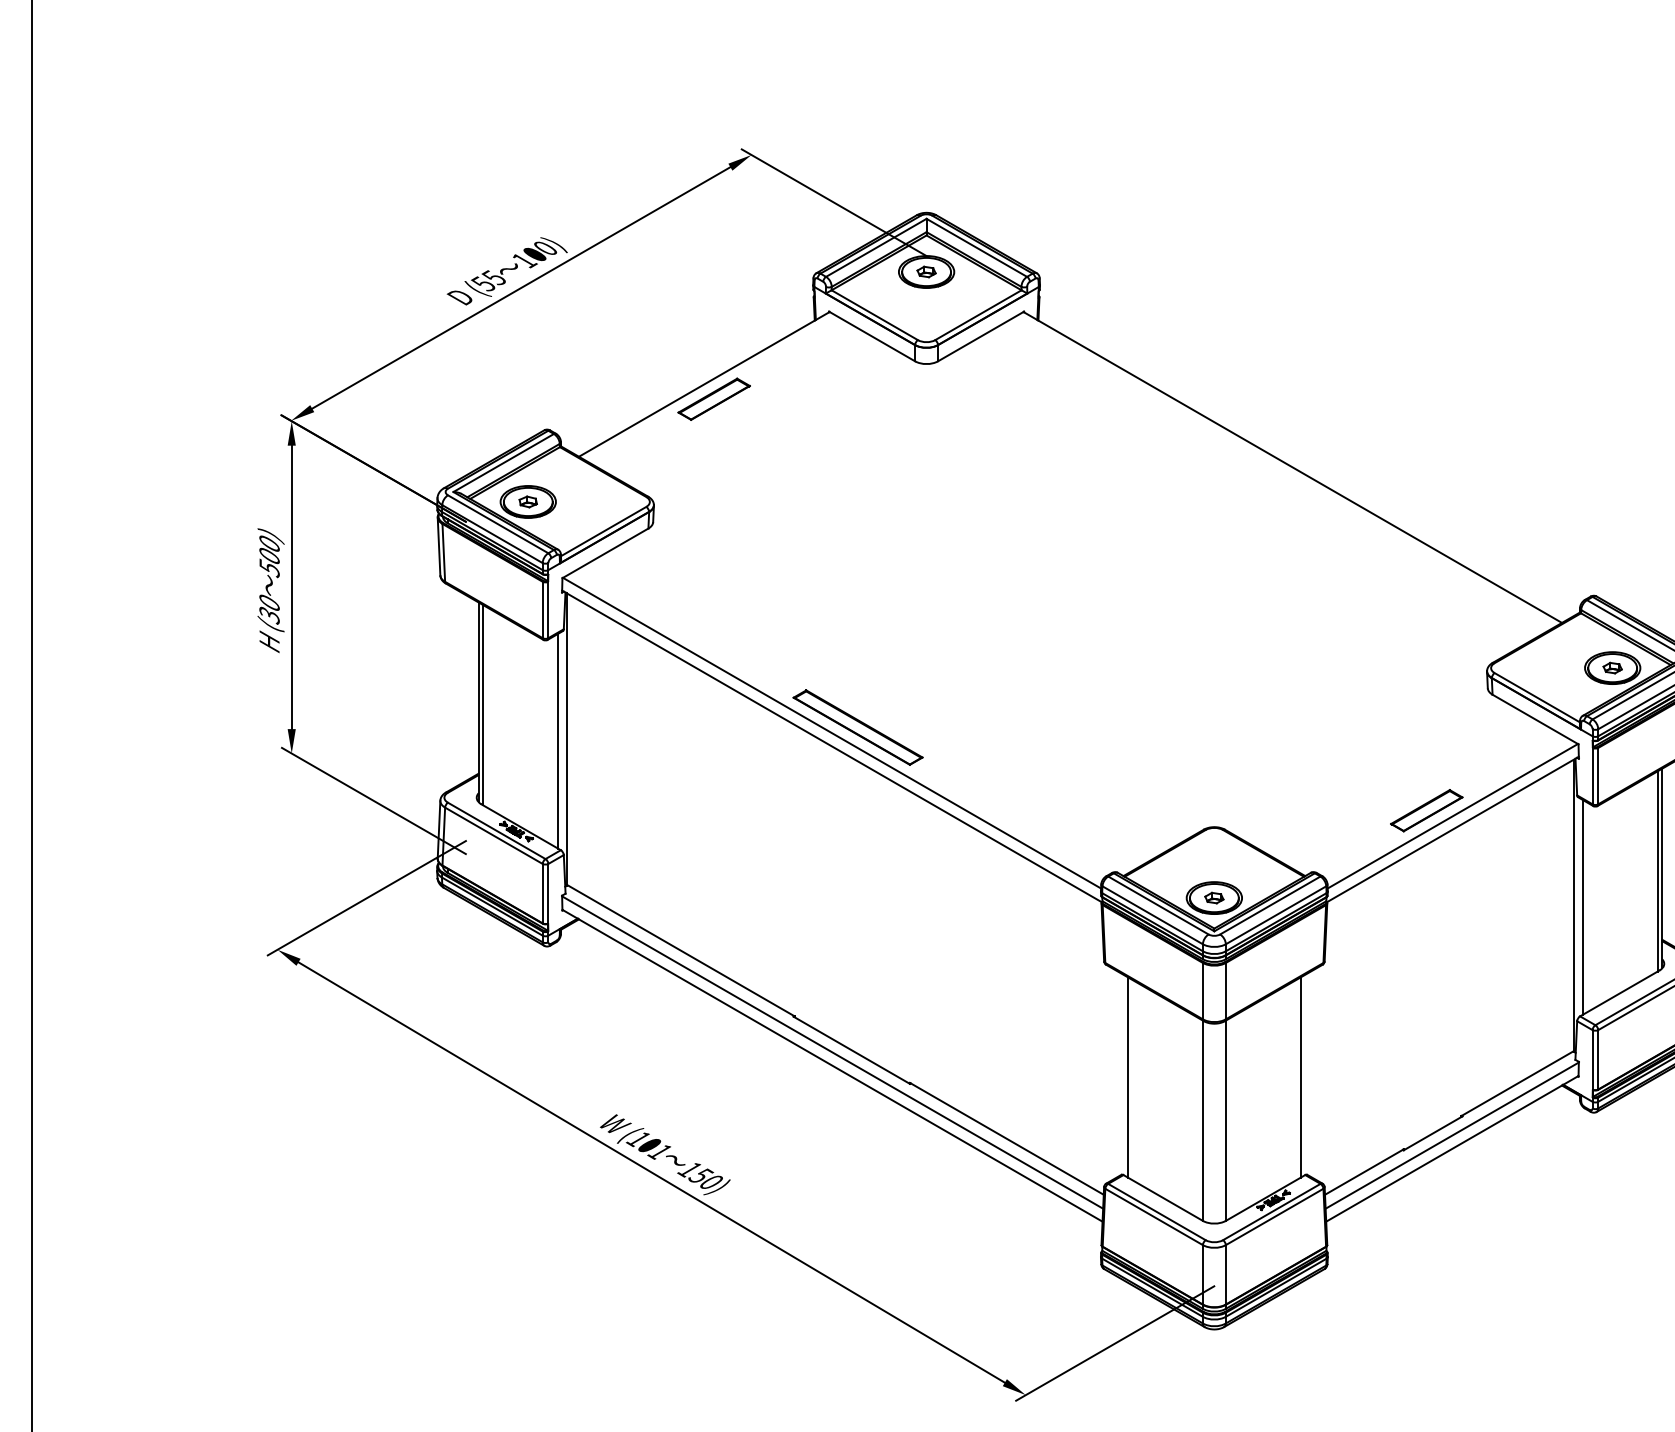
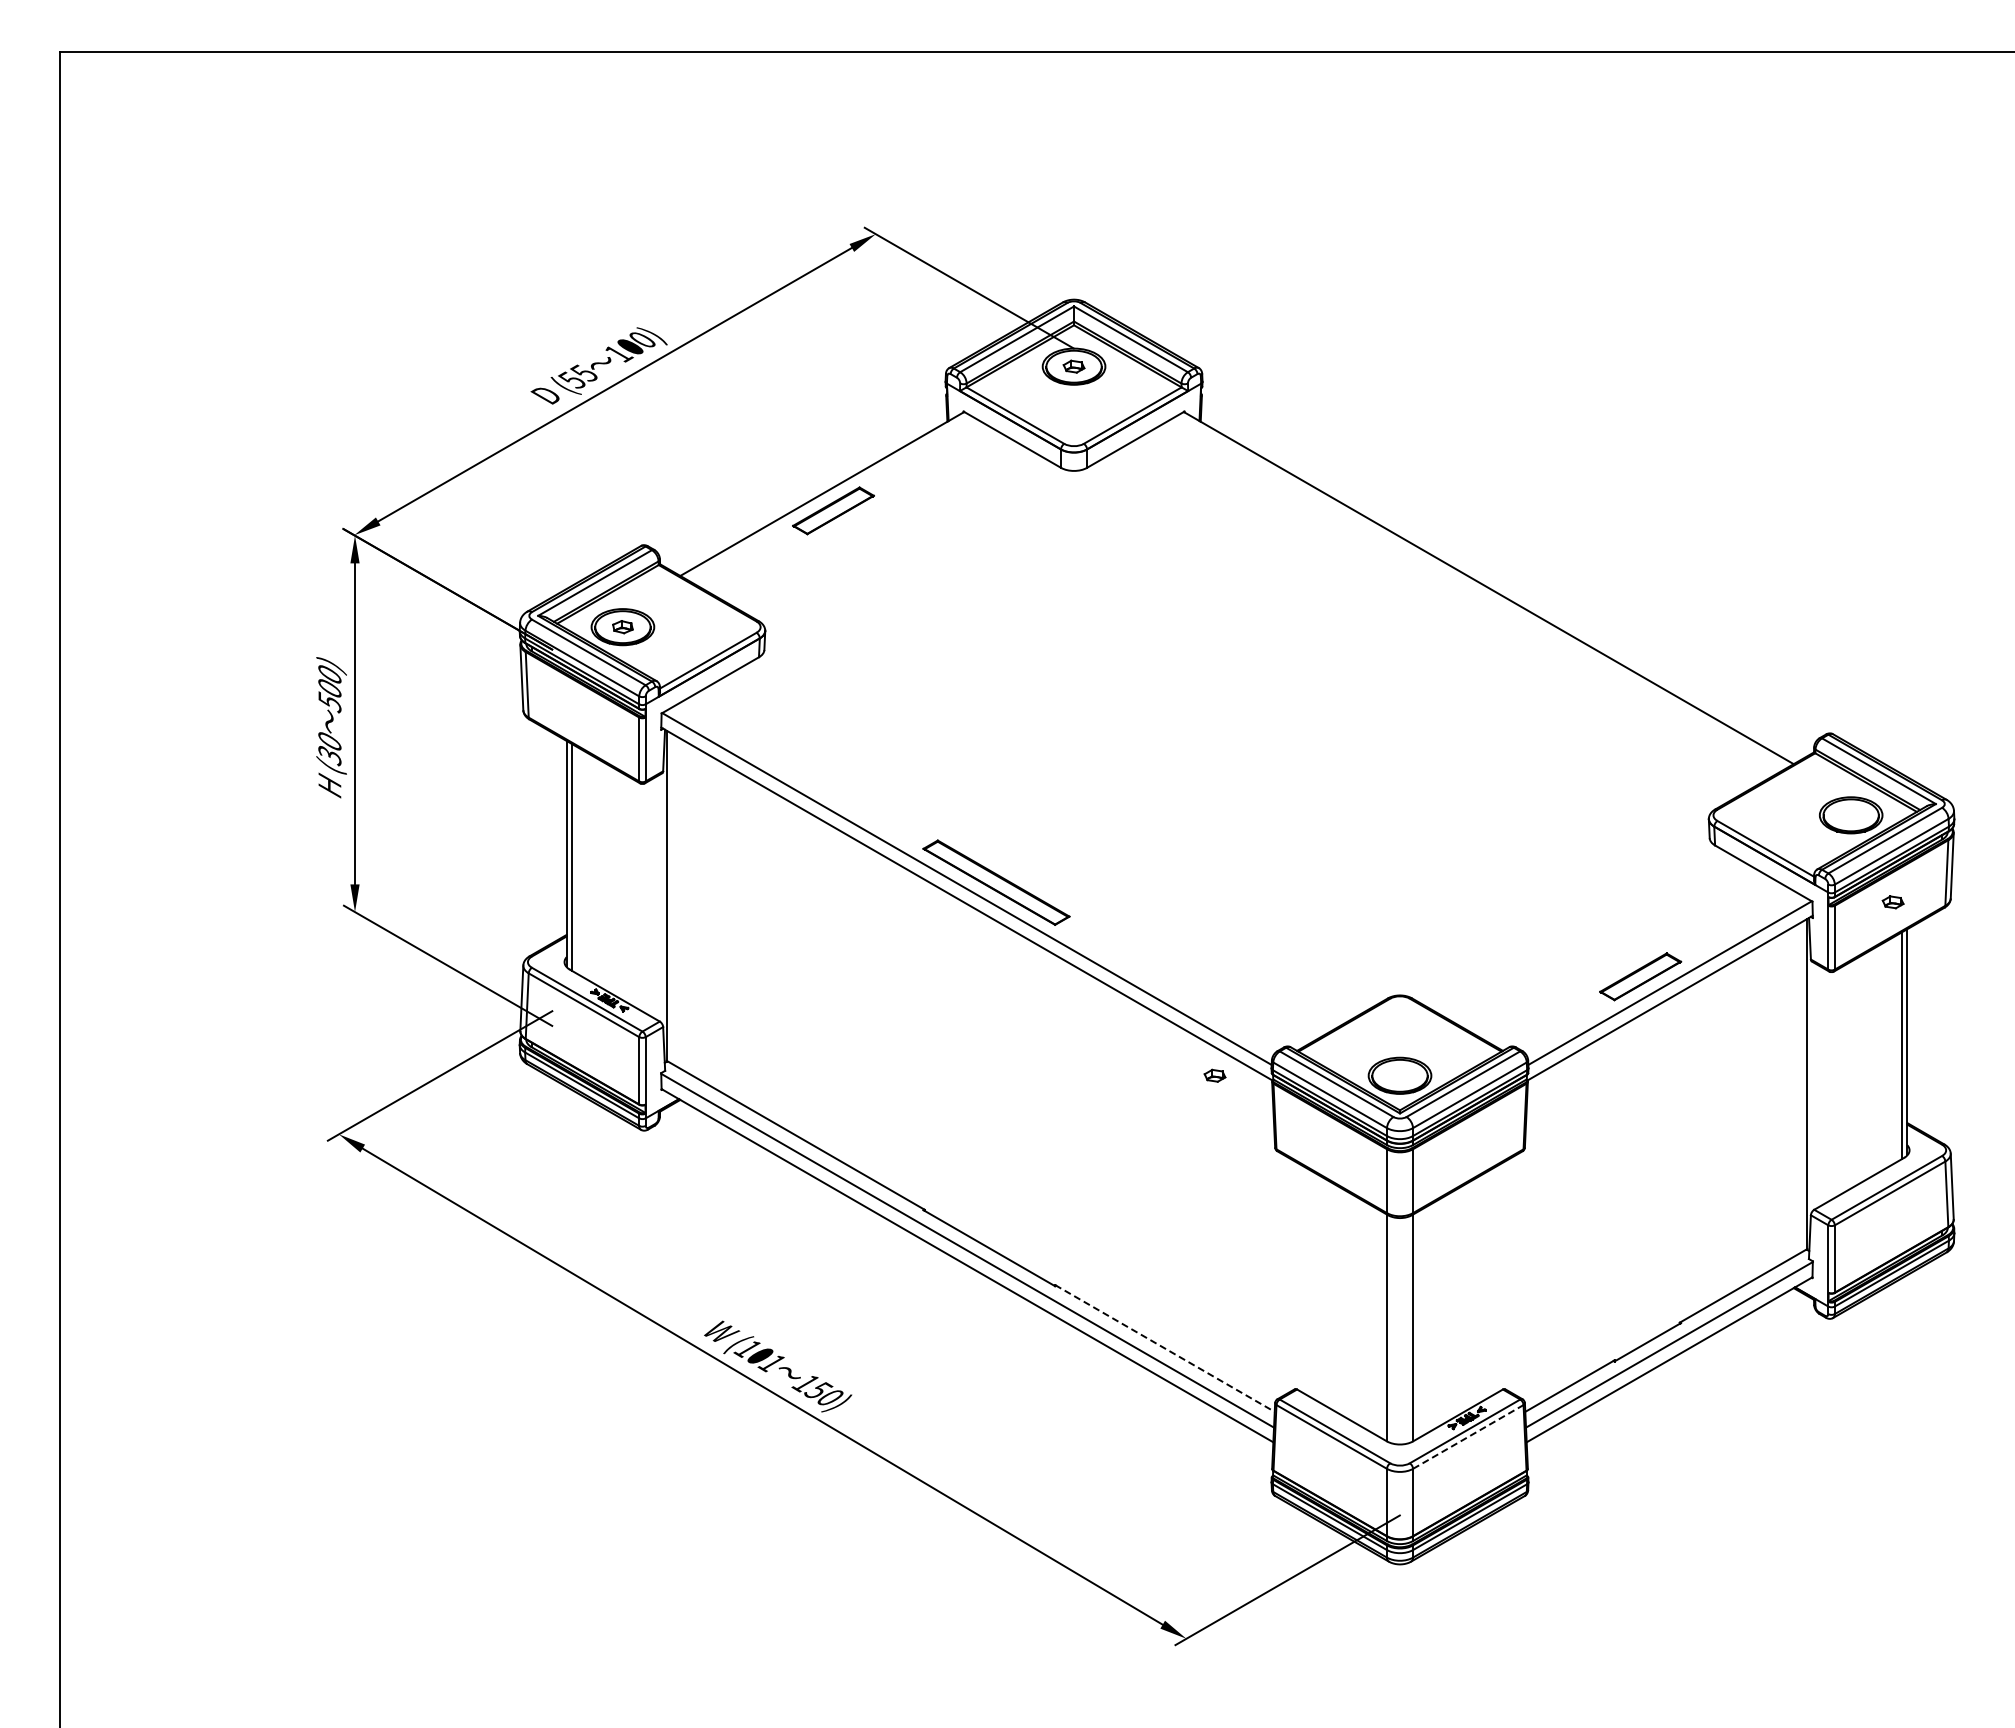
part: (1612, 668) -> (1892, 902), moved
line: (557, 740) -> (656, 897), removed
part: (1213, 897) -> (1214, 1075), moved
line: (1582, 907) -> (1817, 1086), removed
line: (1128, 1077) -> (1302, 1278), removed
line: (1300, 1077) -> (1497, 1278), removed
line: (1006, 1138) -> (1164, 1348), solid -> dashed
line: (1274, 1216) -> (1468, 1436), solid -> dashed

